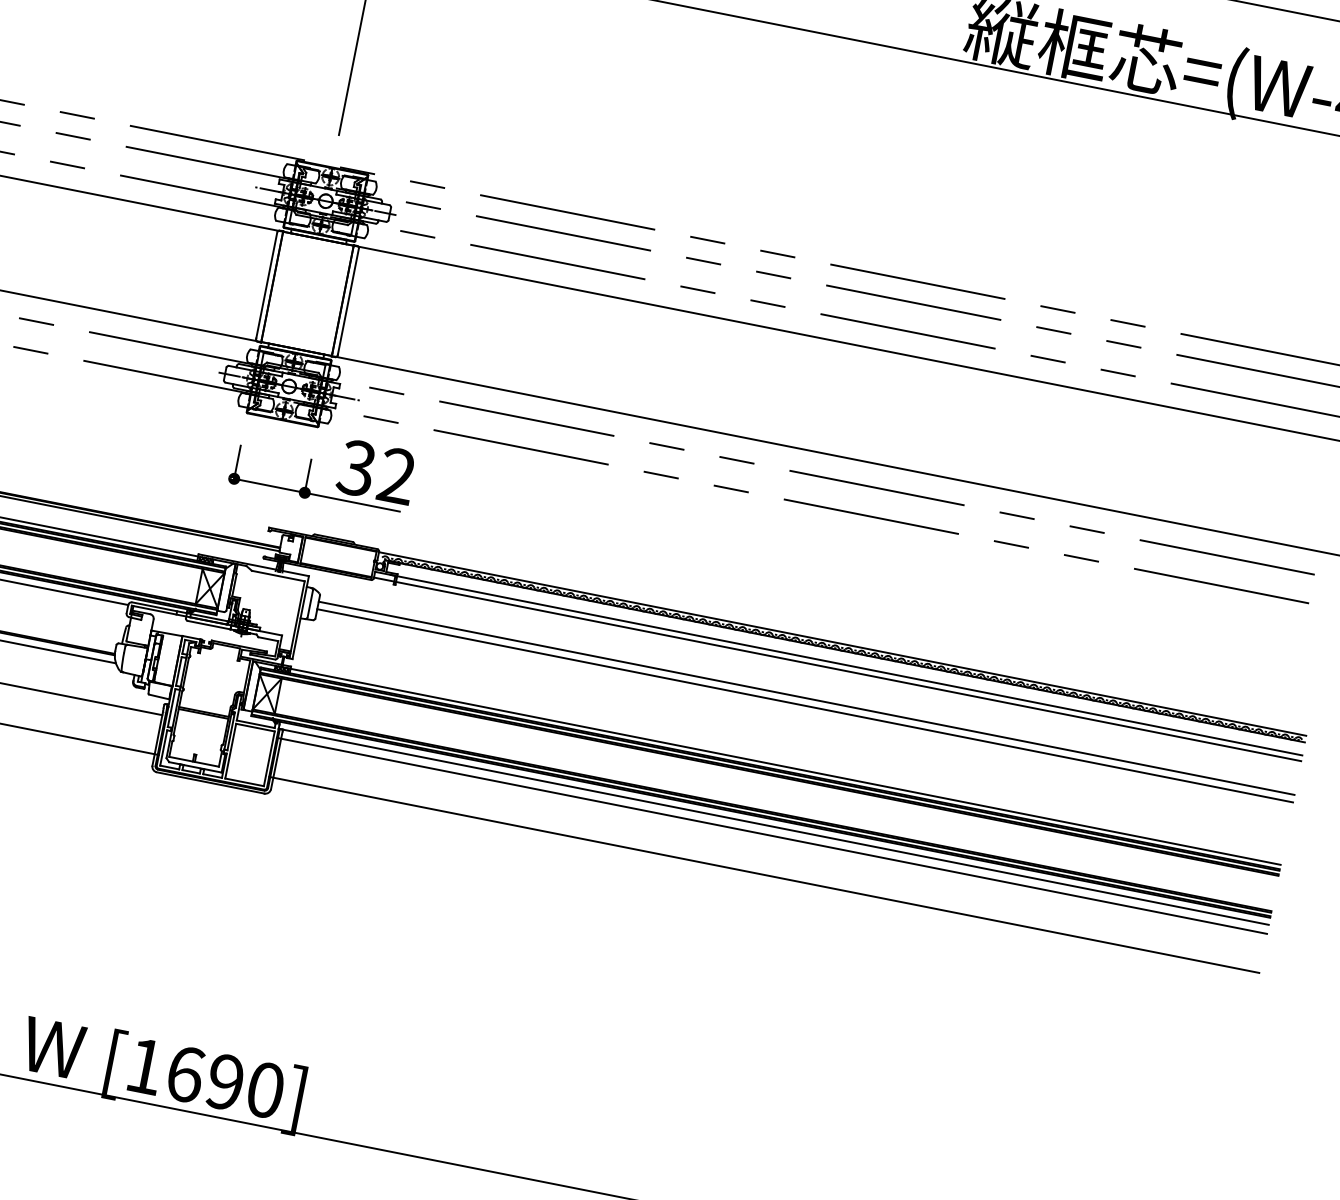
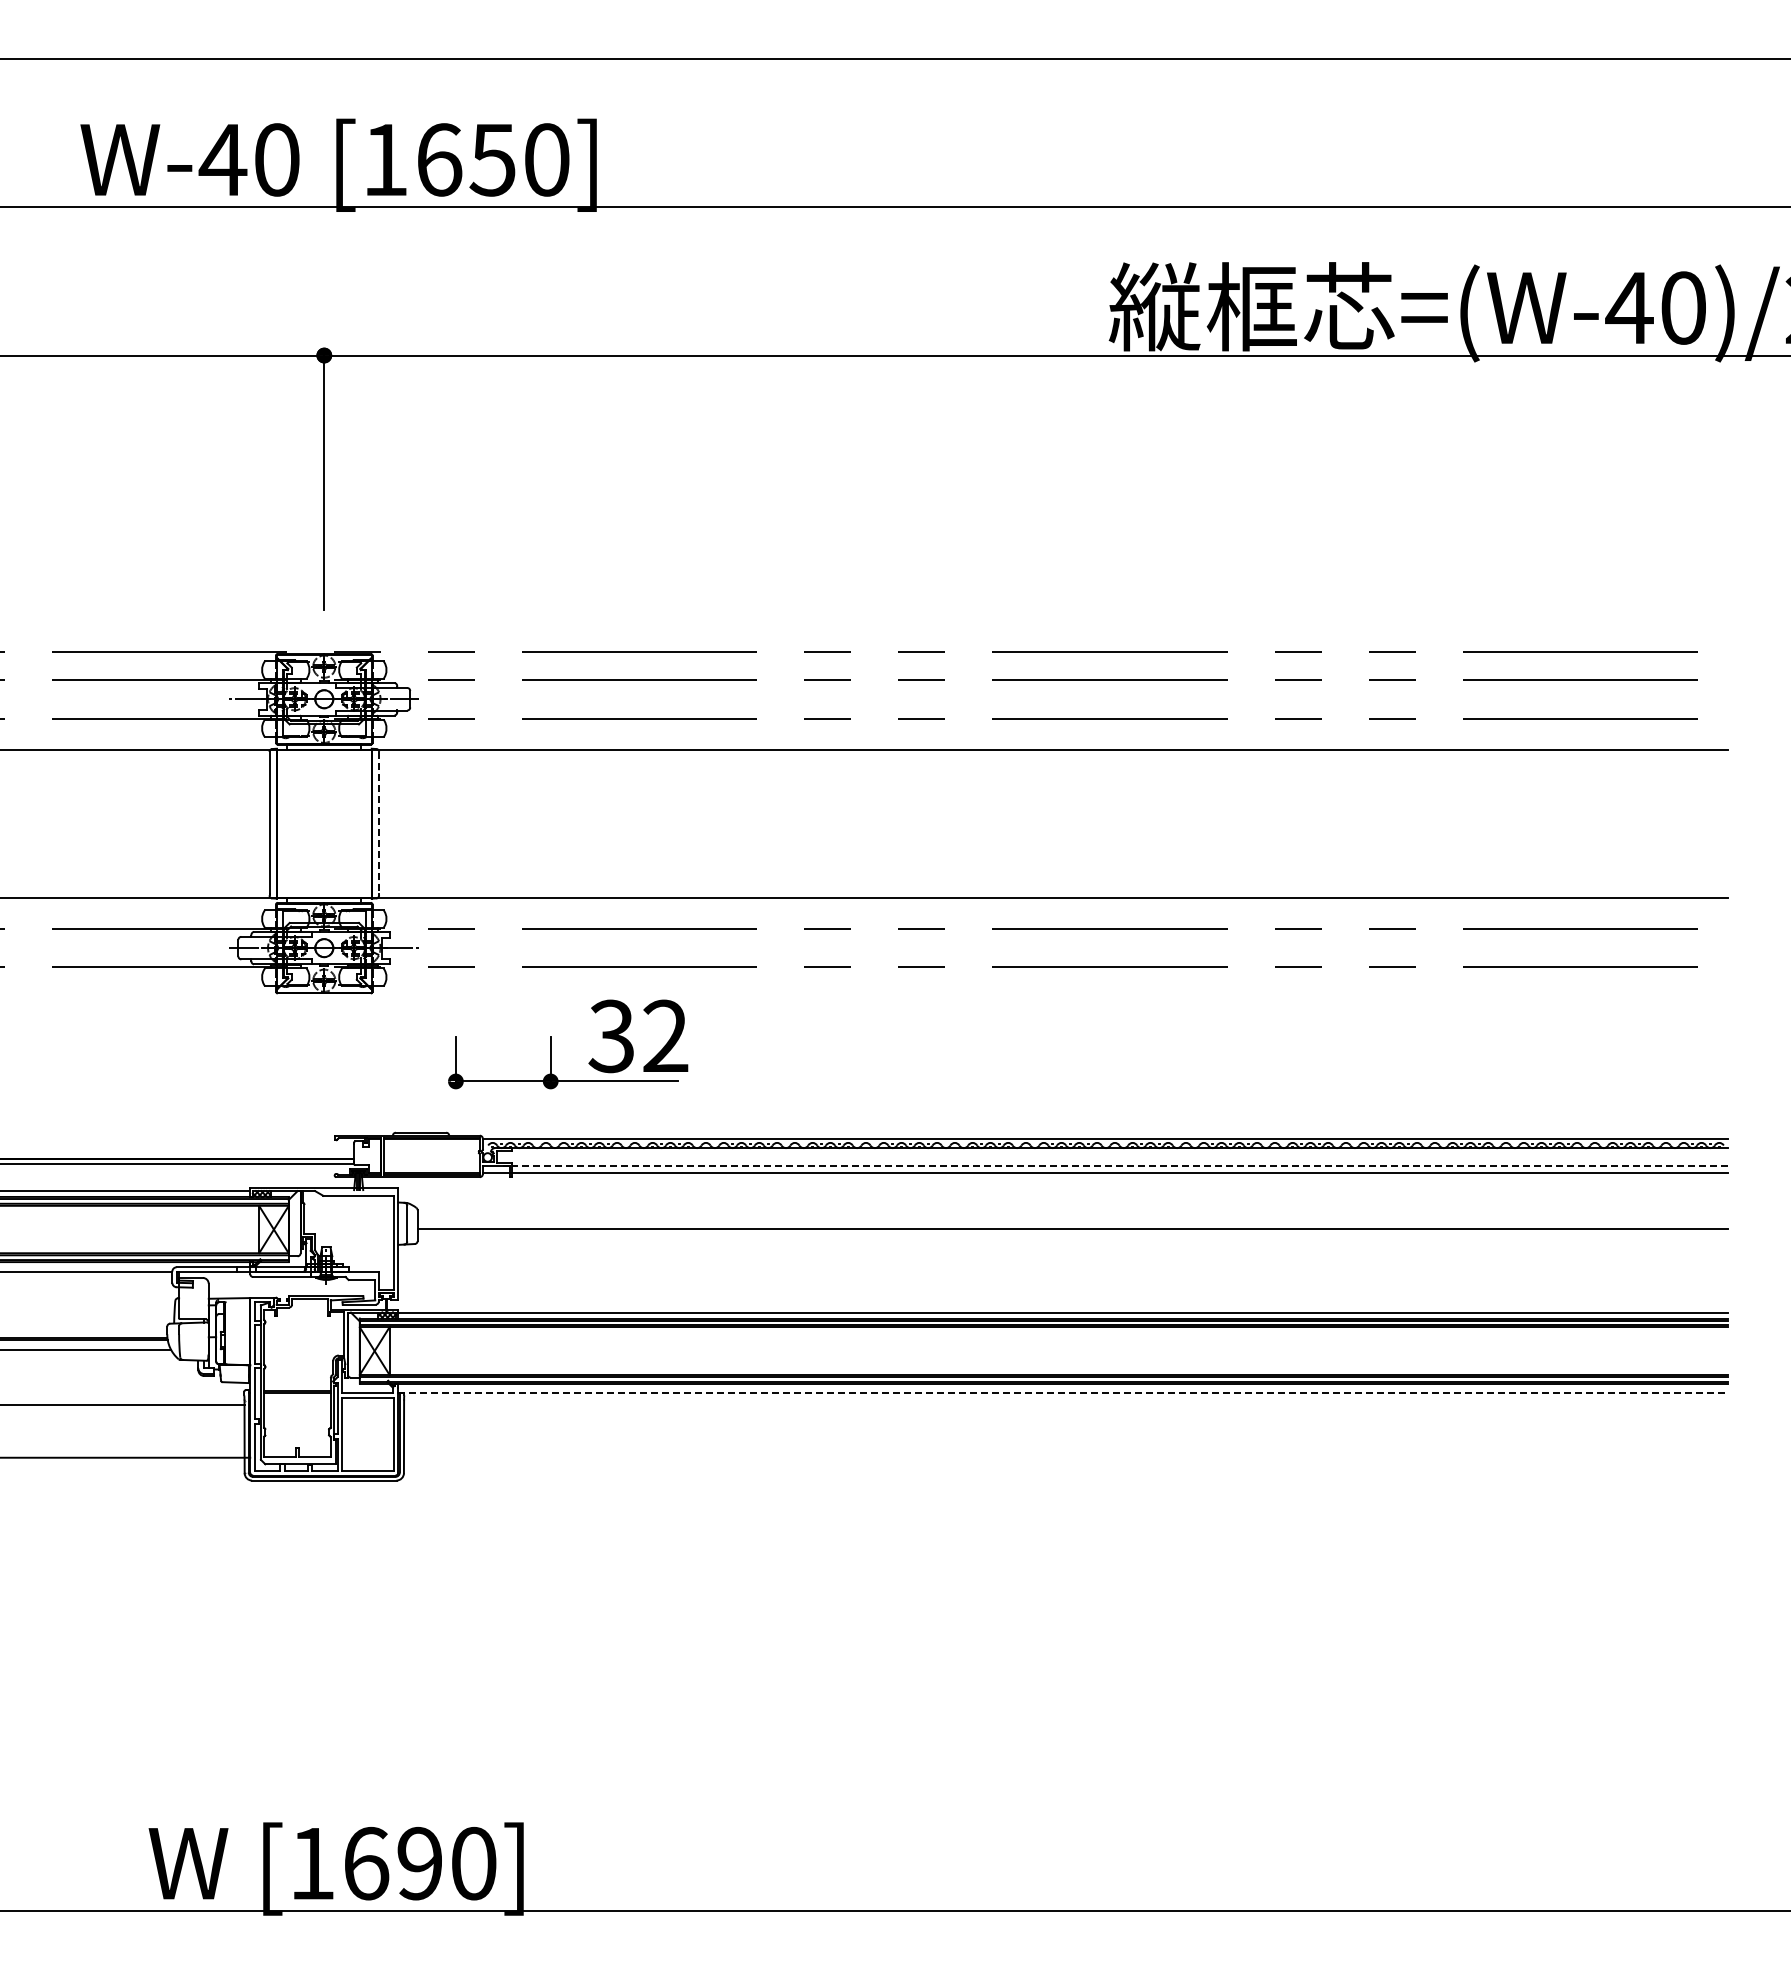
line: (348, 301) -> (379, 823), solid -> dashed
part: (310, 465) -> (551, 1044), moved
line: (849, 665) -> (1120, 1165), solid -> dashed
line: (806, 698) -> (1072, 1218), removed
line: (773, 827) -> (1063, 1393), solid -> dashed
line: (772, 836) -> (1063, 1405), removed
line: (764, 874) -> (1063, 1457), removed

